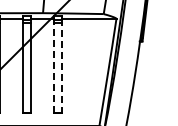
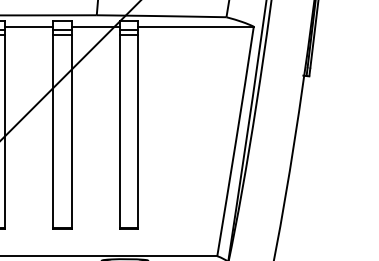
line: (53, 65) -> (119, 127), dashed -> solid
line: (62, 66) -> (138, 129), dashed -> solid

